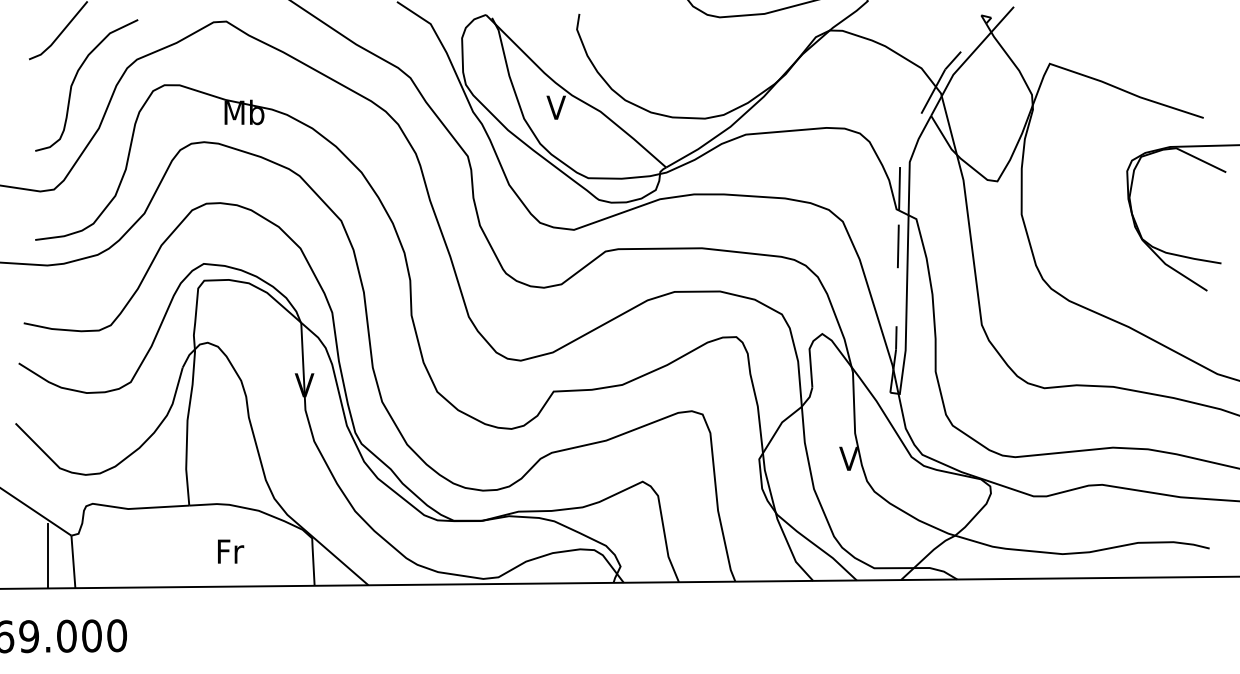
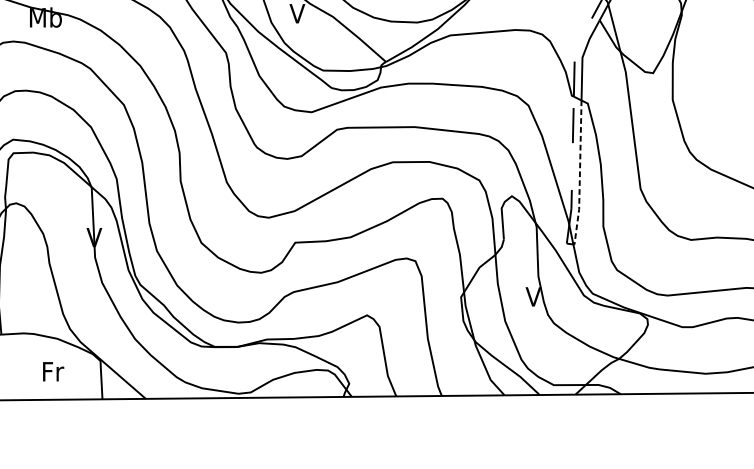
line: (906, 306) -> (579, 174), solid -> dashed
text: (231, 551) -> (54, 371), moved

